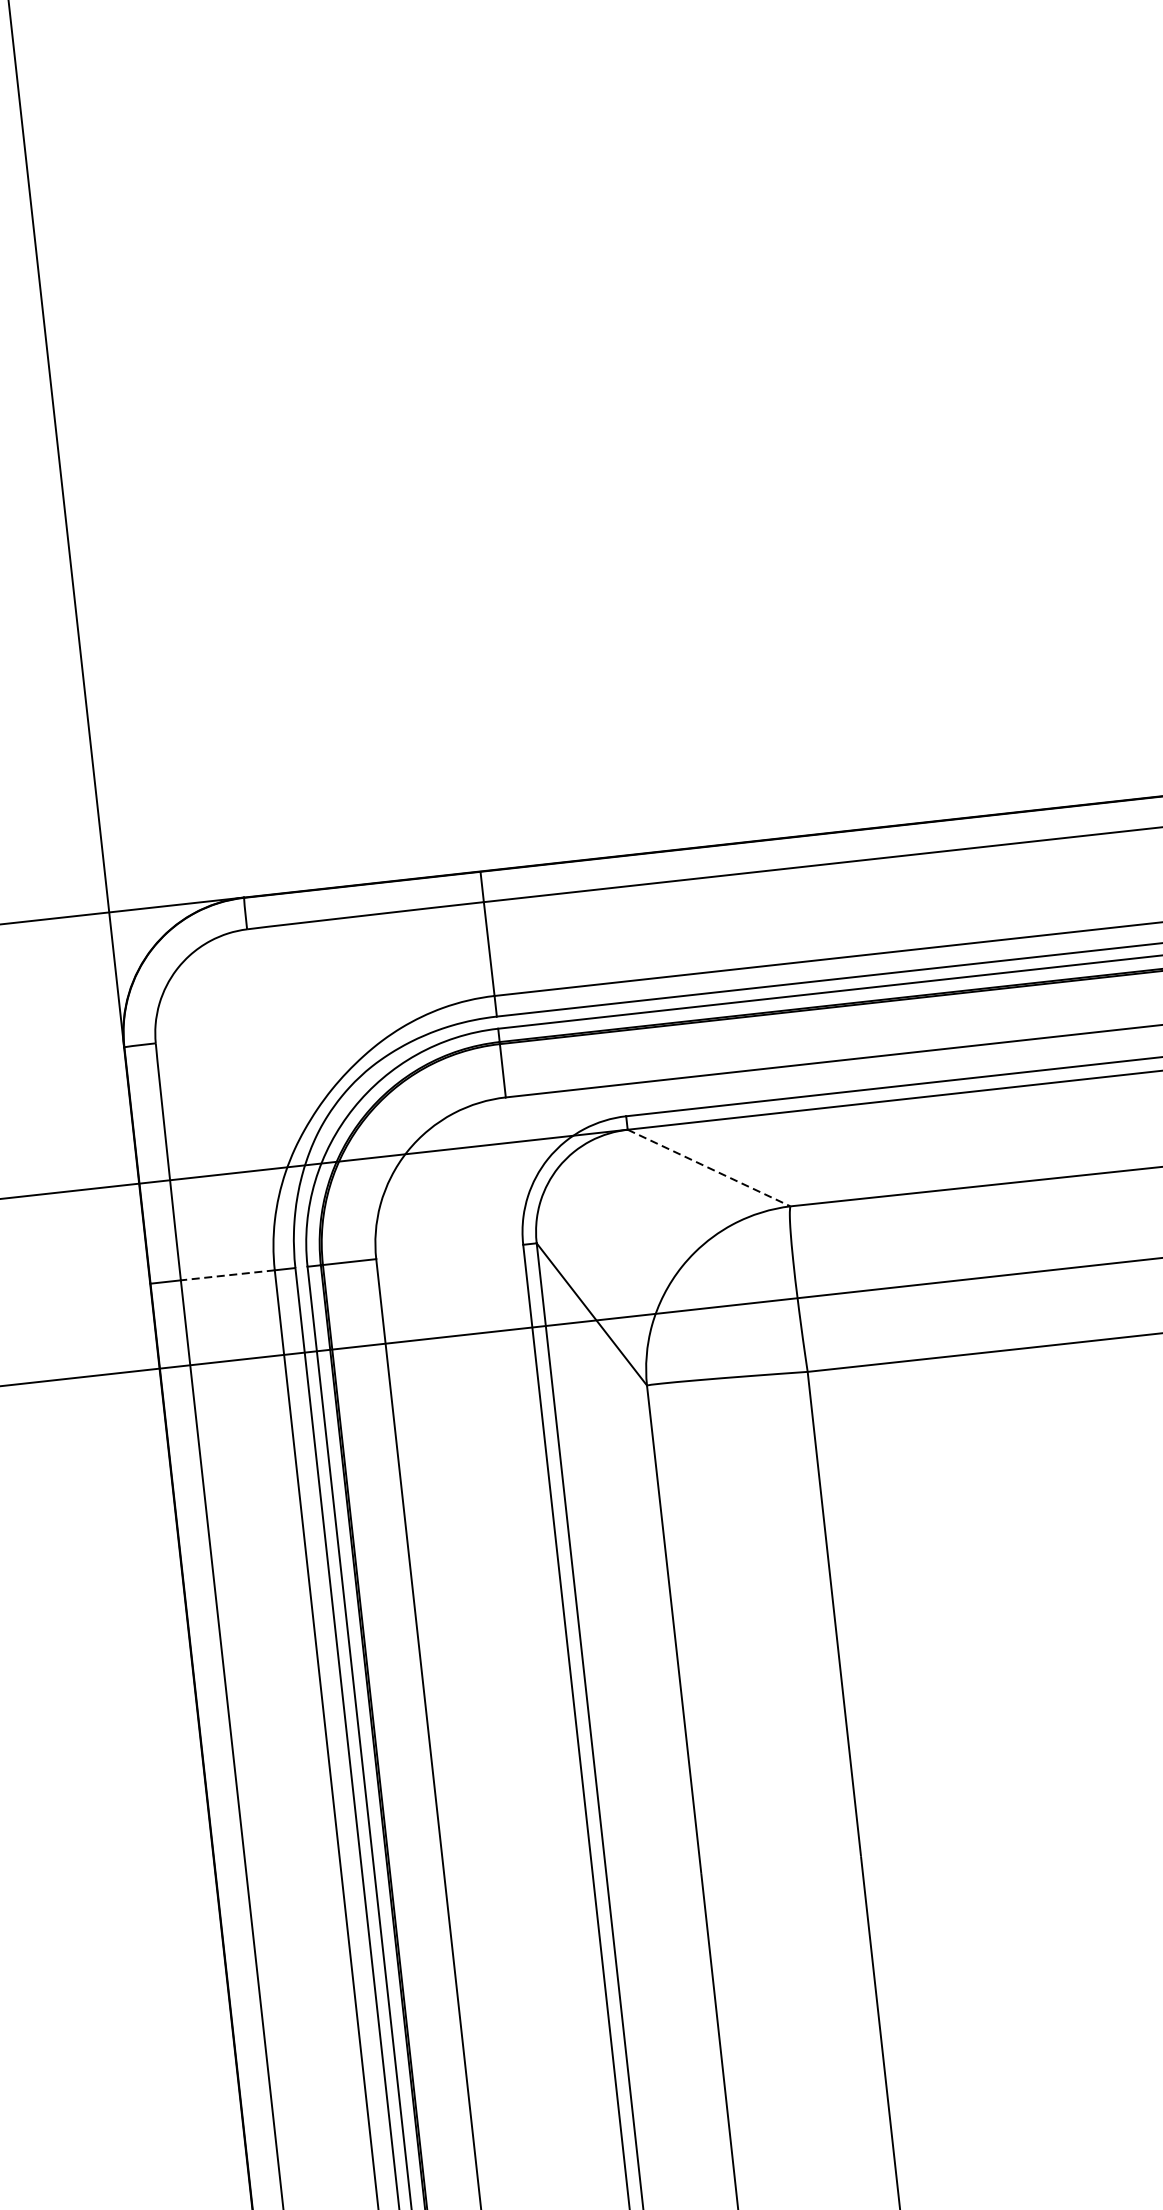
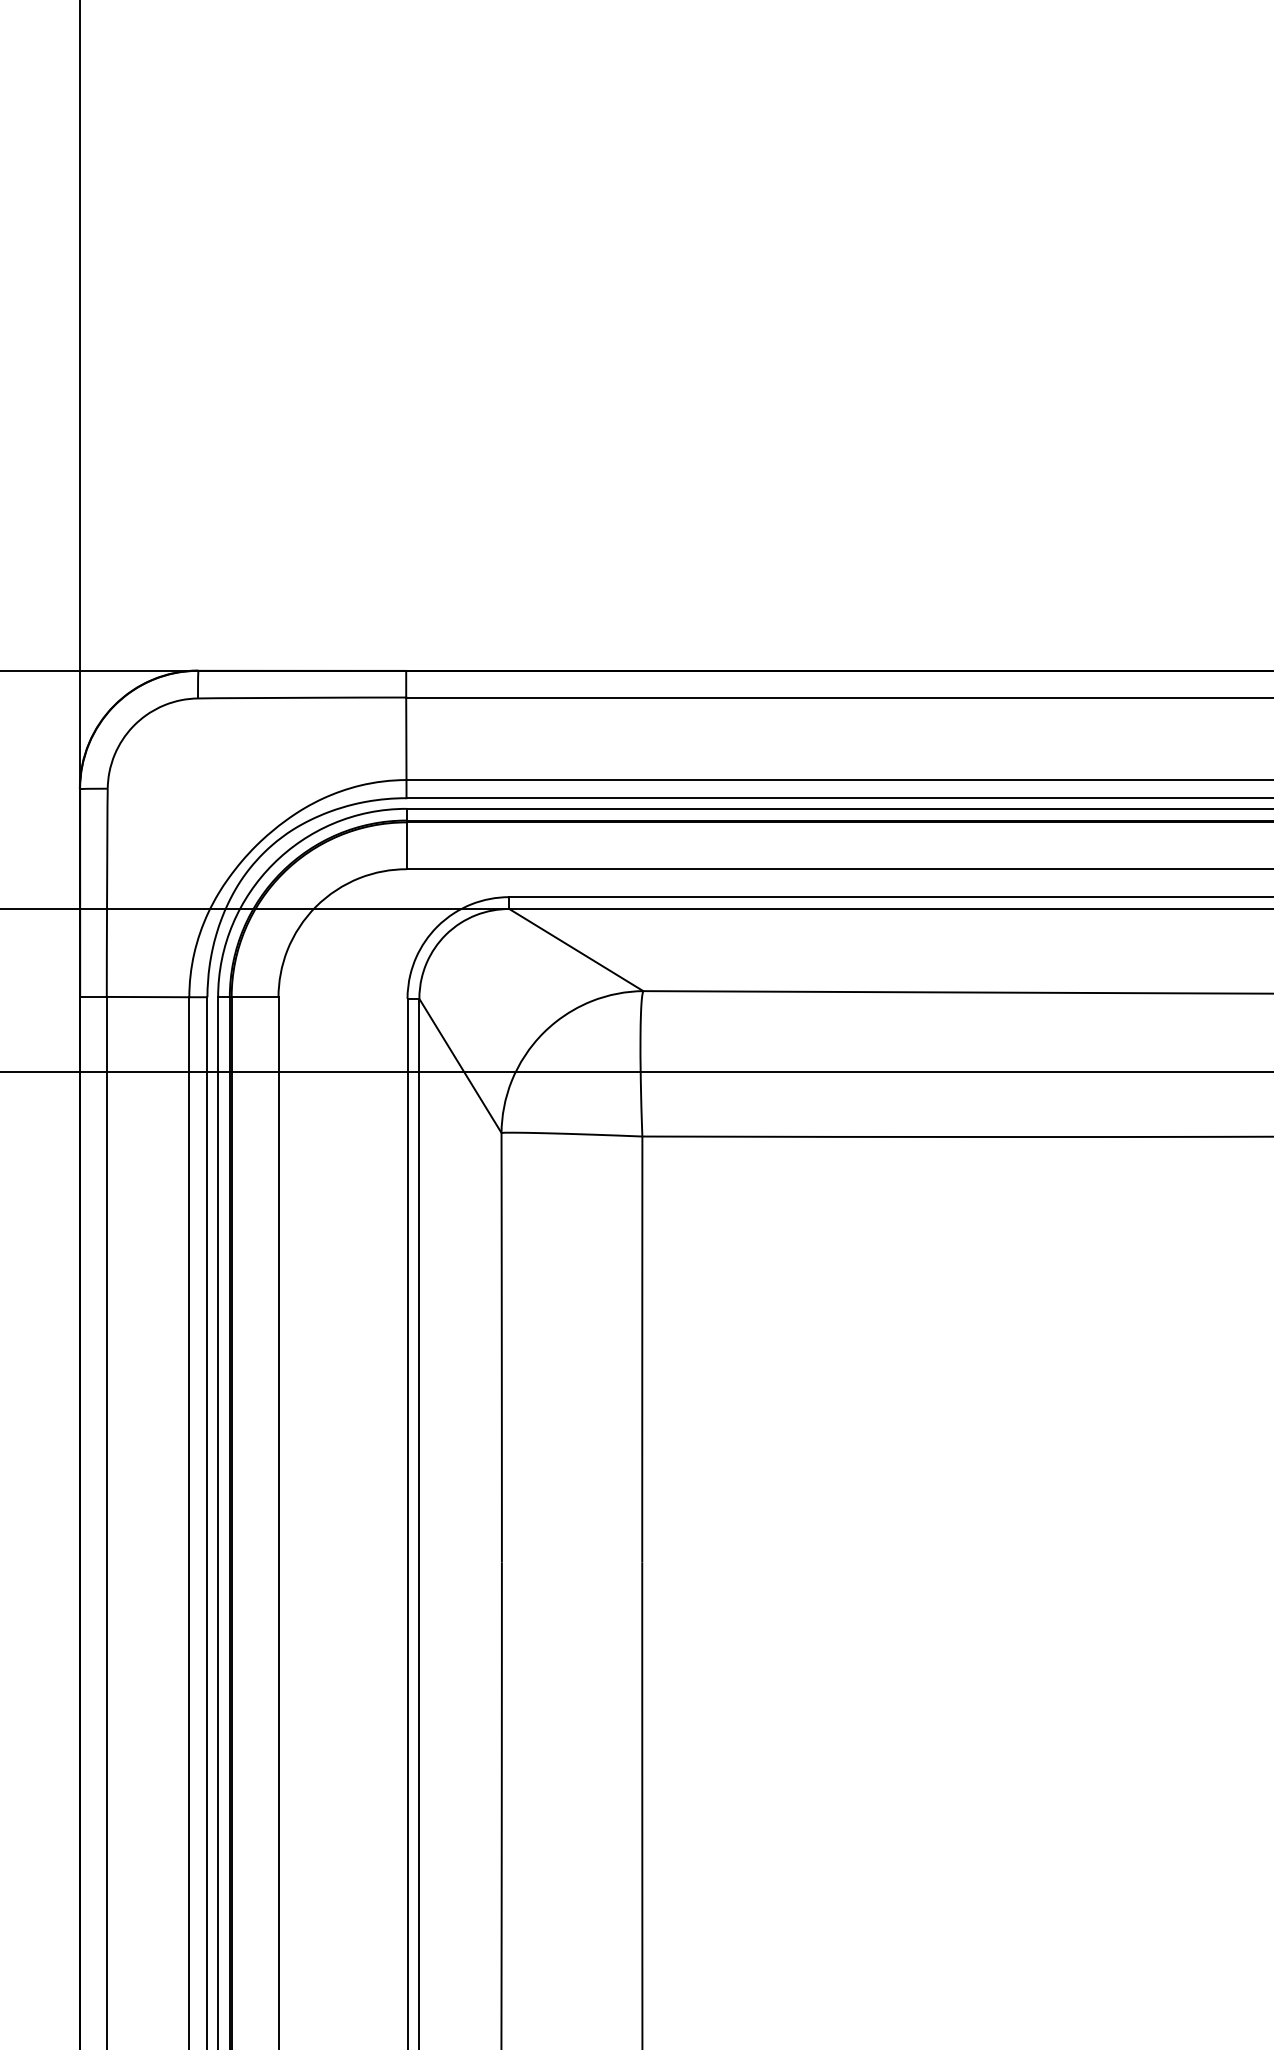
line: (709, 1168) -> (576, 950), dashed -> solid
line: (227, 1275) -> (147, 997), dashed -> solid

